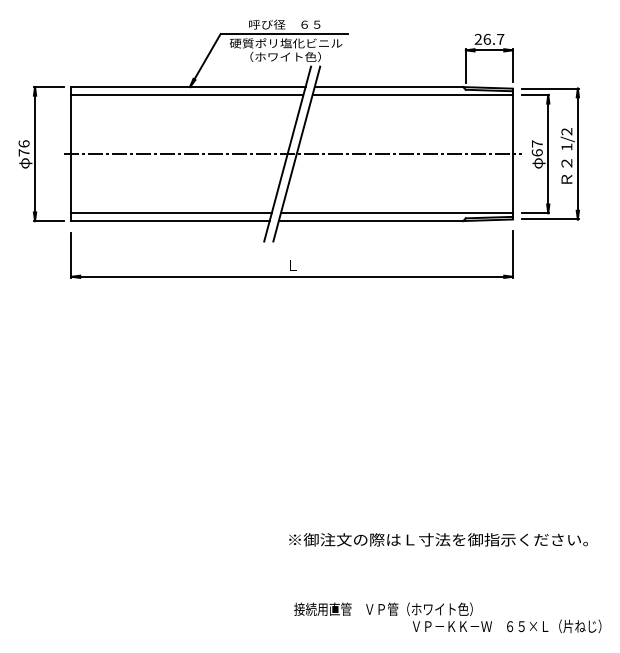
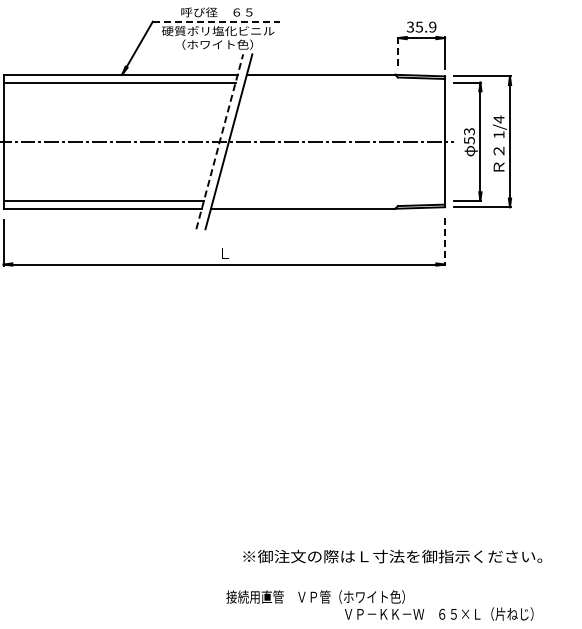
line: (284, 34) -> (216, 22), solid -> dashed
text: (489, 38) -> (421, 26), 26.7 -> 35.9
line: (465, 66) -> (397, 54), solid -> dashed
line: (412, 94) -> (344, 82), removed
text: (566, 131) -> (498, 119), 1/2 -> 1/4
text: (536, 148) -> (468, 136), 67 -> 53
line: (287, 153) -> (219, 141), solid -> dashed
line: (396, 213) -> (328, 201), removed
line: (512, 254) -> (444, 242), solid -> dashed
text: (438, 539) -> (392, 556), moved

